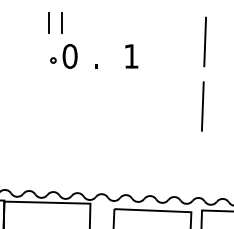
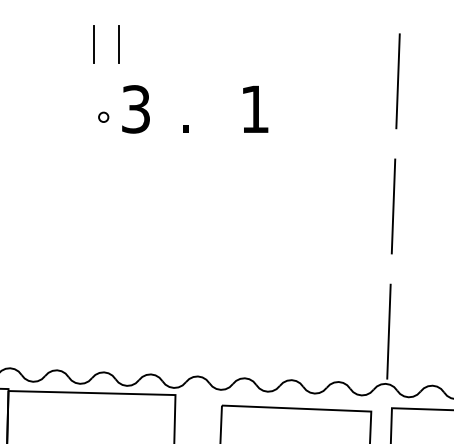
text: (69, 56) -> (134, 109), 0 -> 3
line: (200, 170) -> (388, 330), added

